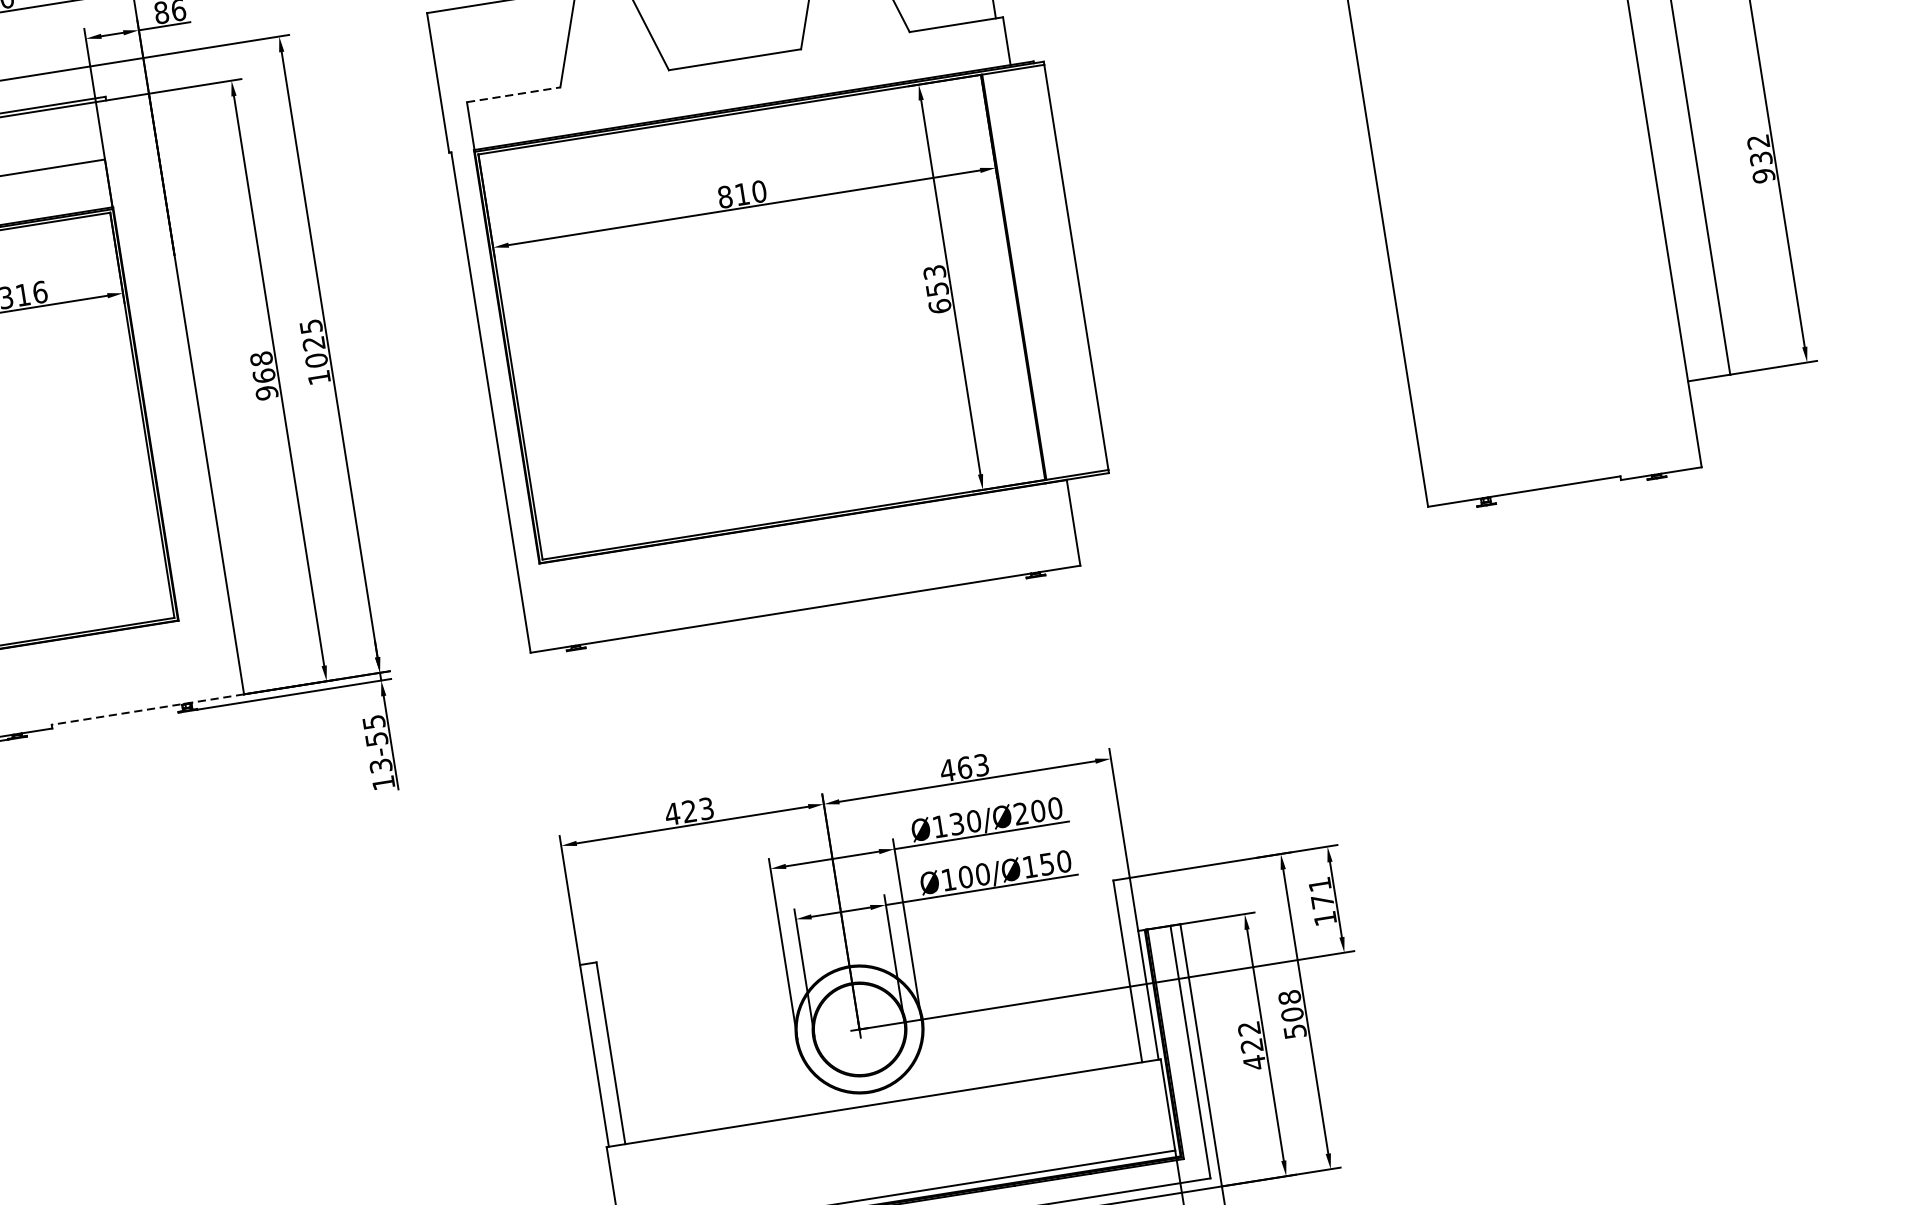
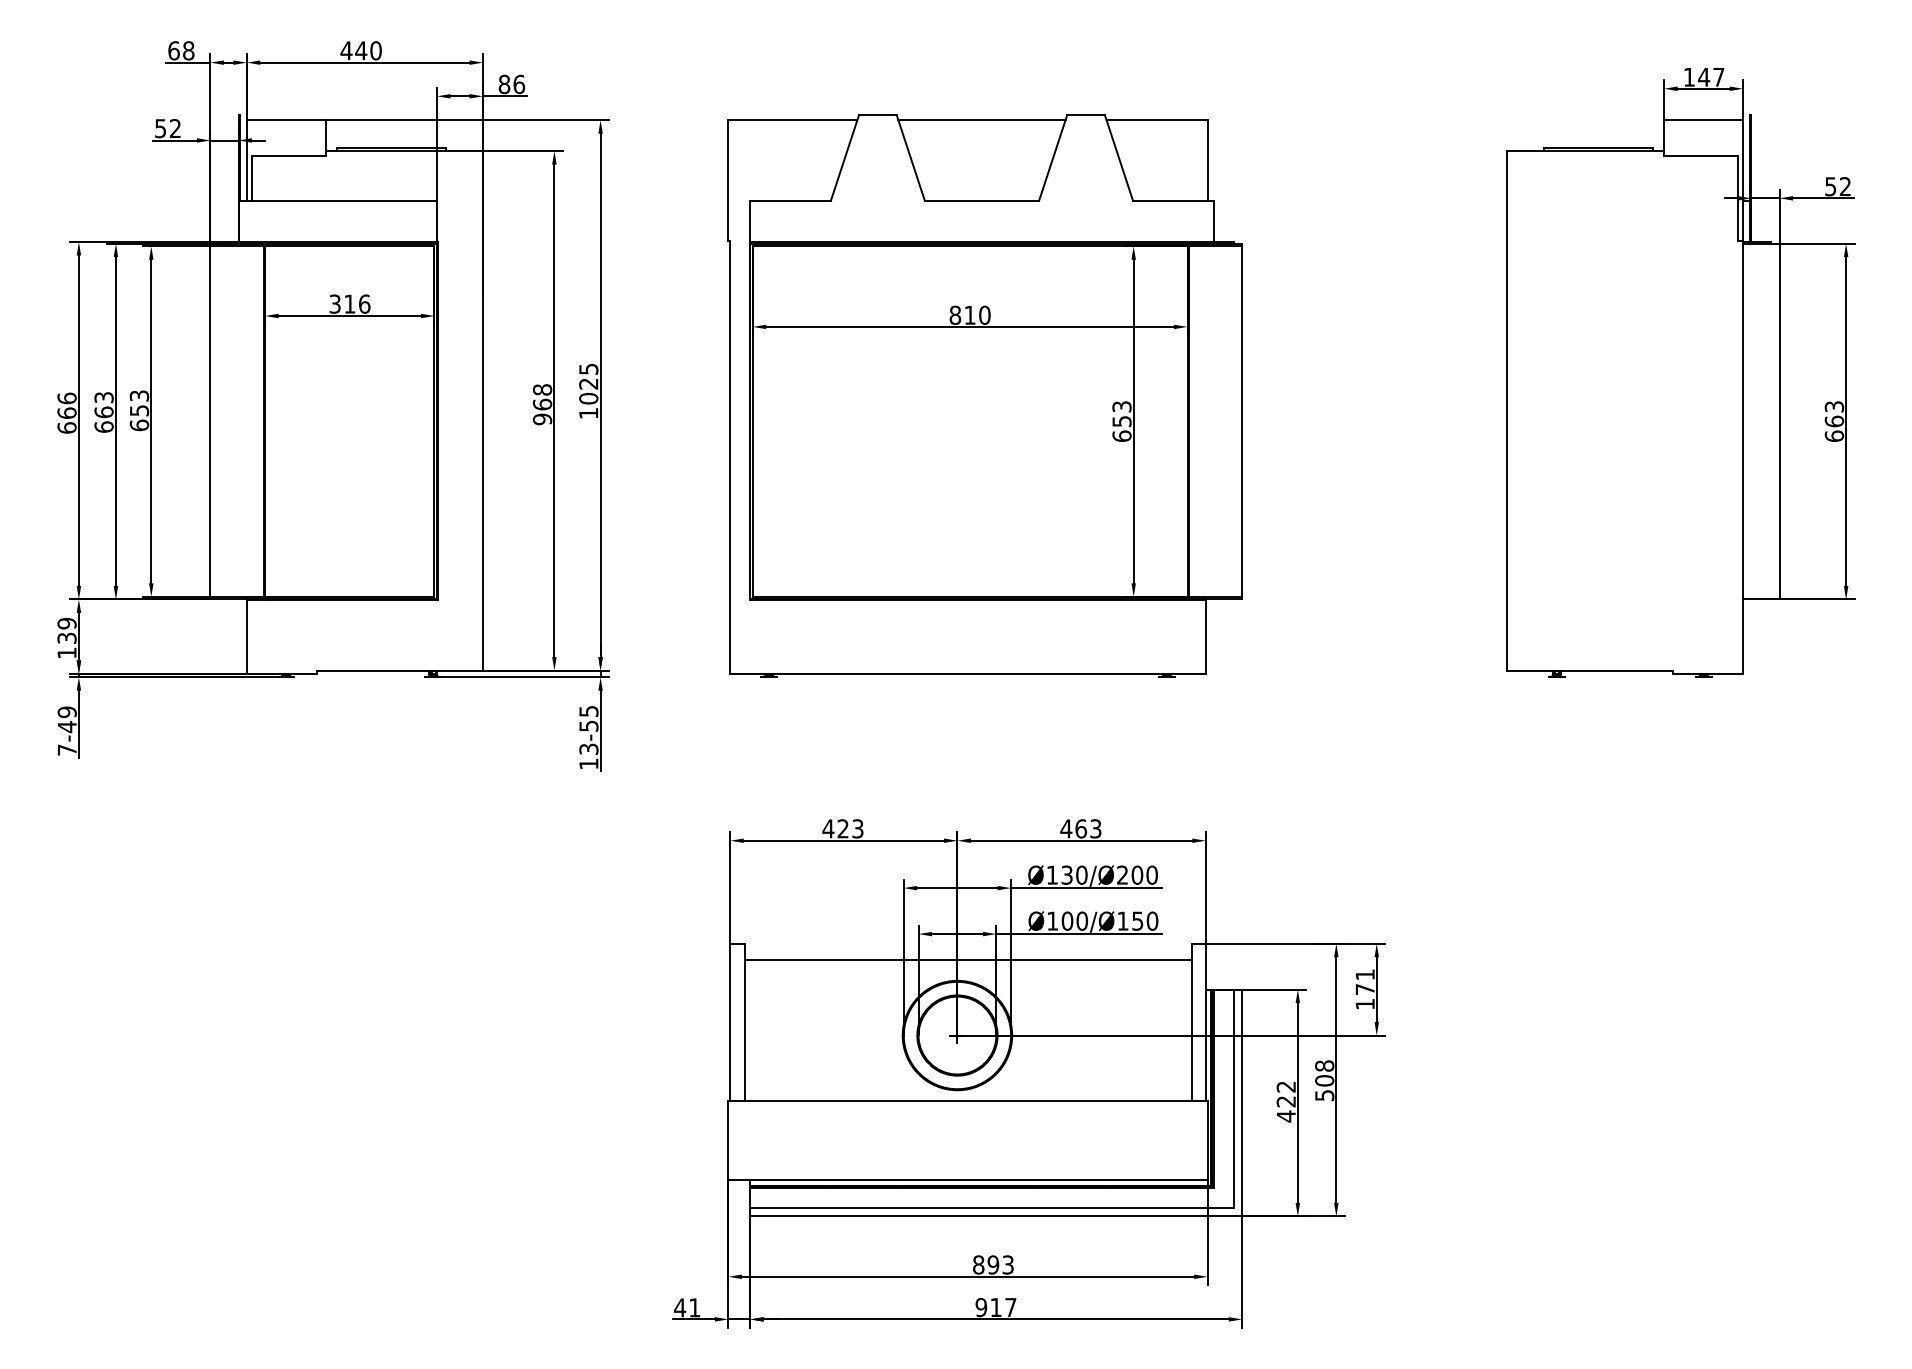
line: (514, 94) -> (791, 200), dashed -> solid
text: (1761, 158) -> (1834, 421), 932 -> 663
line: (147, 709) -> (399, 670), dashed -> solid
line: (857, 939) -> (967, 959), added

